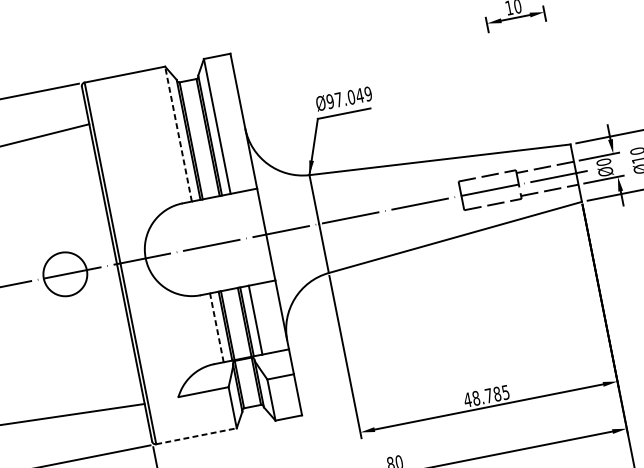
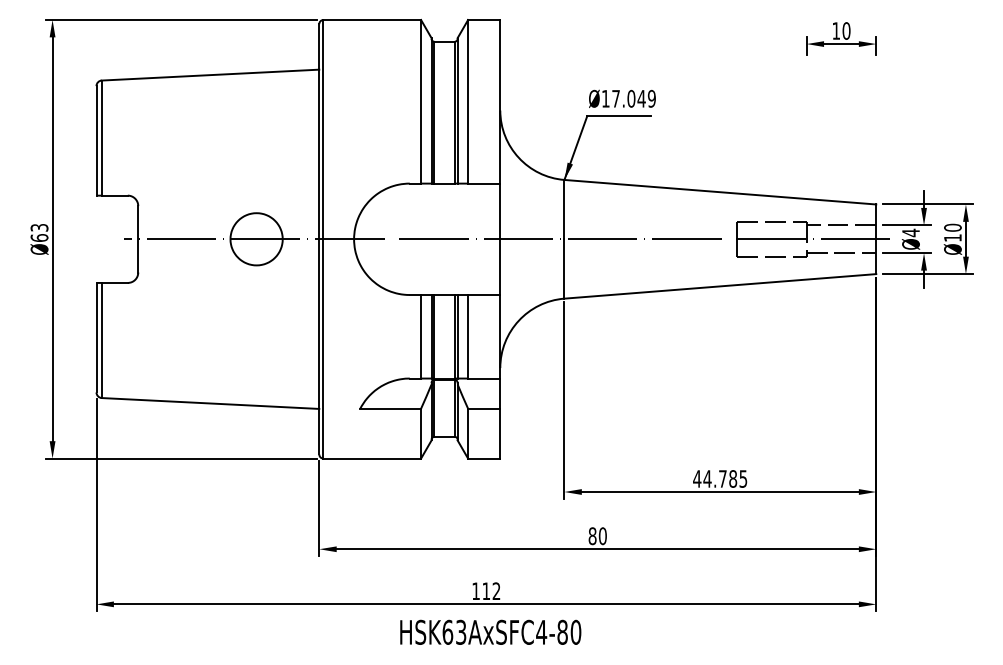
text: (330, 101) -> (605, 98), 97.049 -> 17.049
line: (178, 133) -> (421, 101), dashed -> solid
text: (603, 161) -> (910, 232), 0 -> 4
line: (217, 327) -> (421, 336), dashed -> solid
text: (476, 397) -> (707, 478), 48.785 -> 44.785
line: (196, 436) -> (372, 458), dashed -> solid

